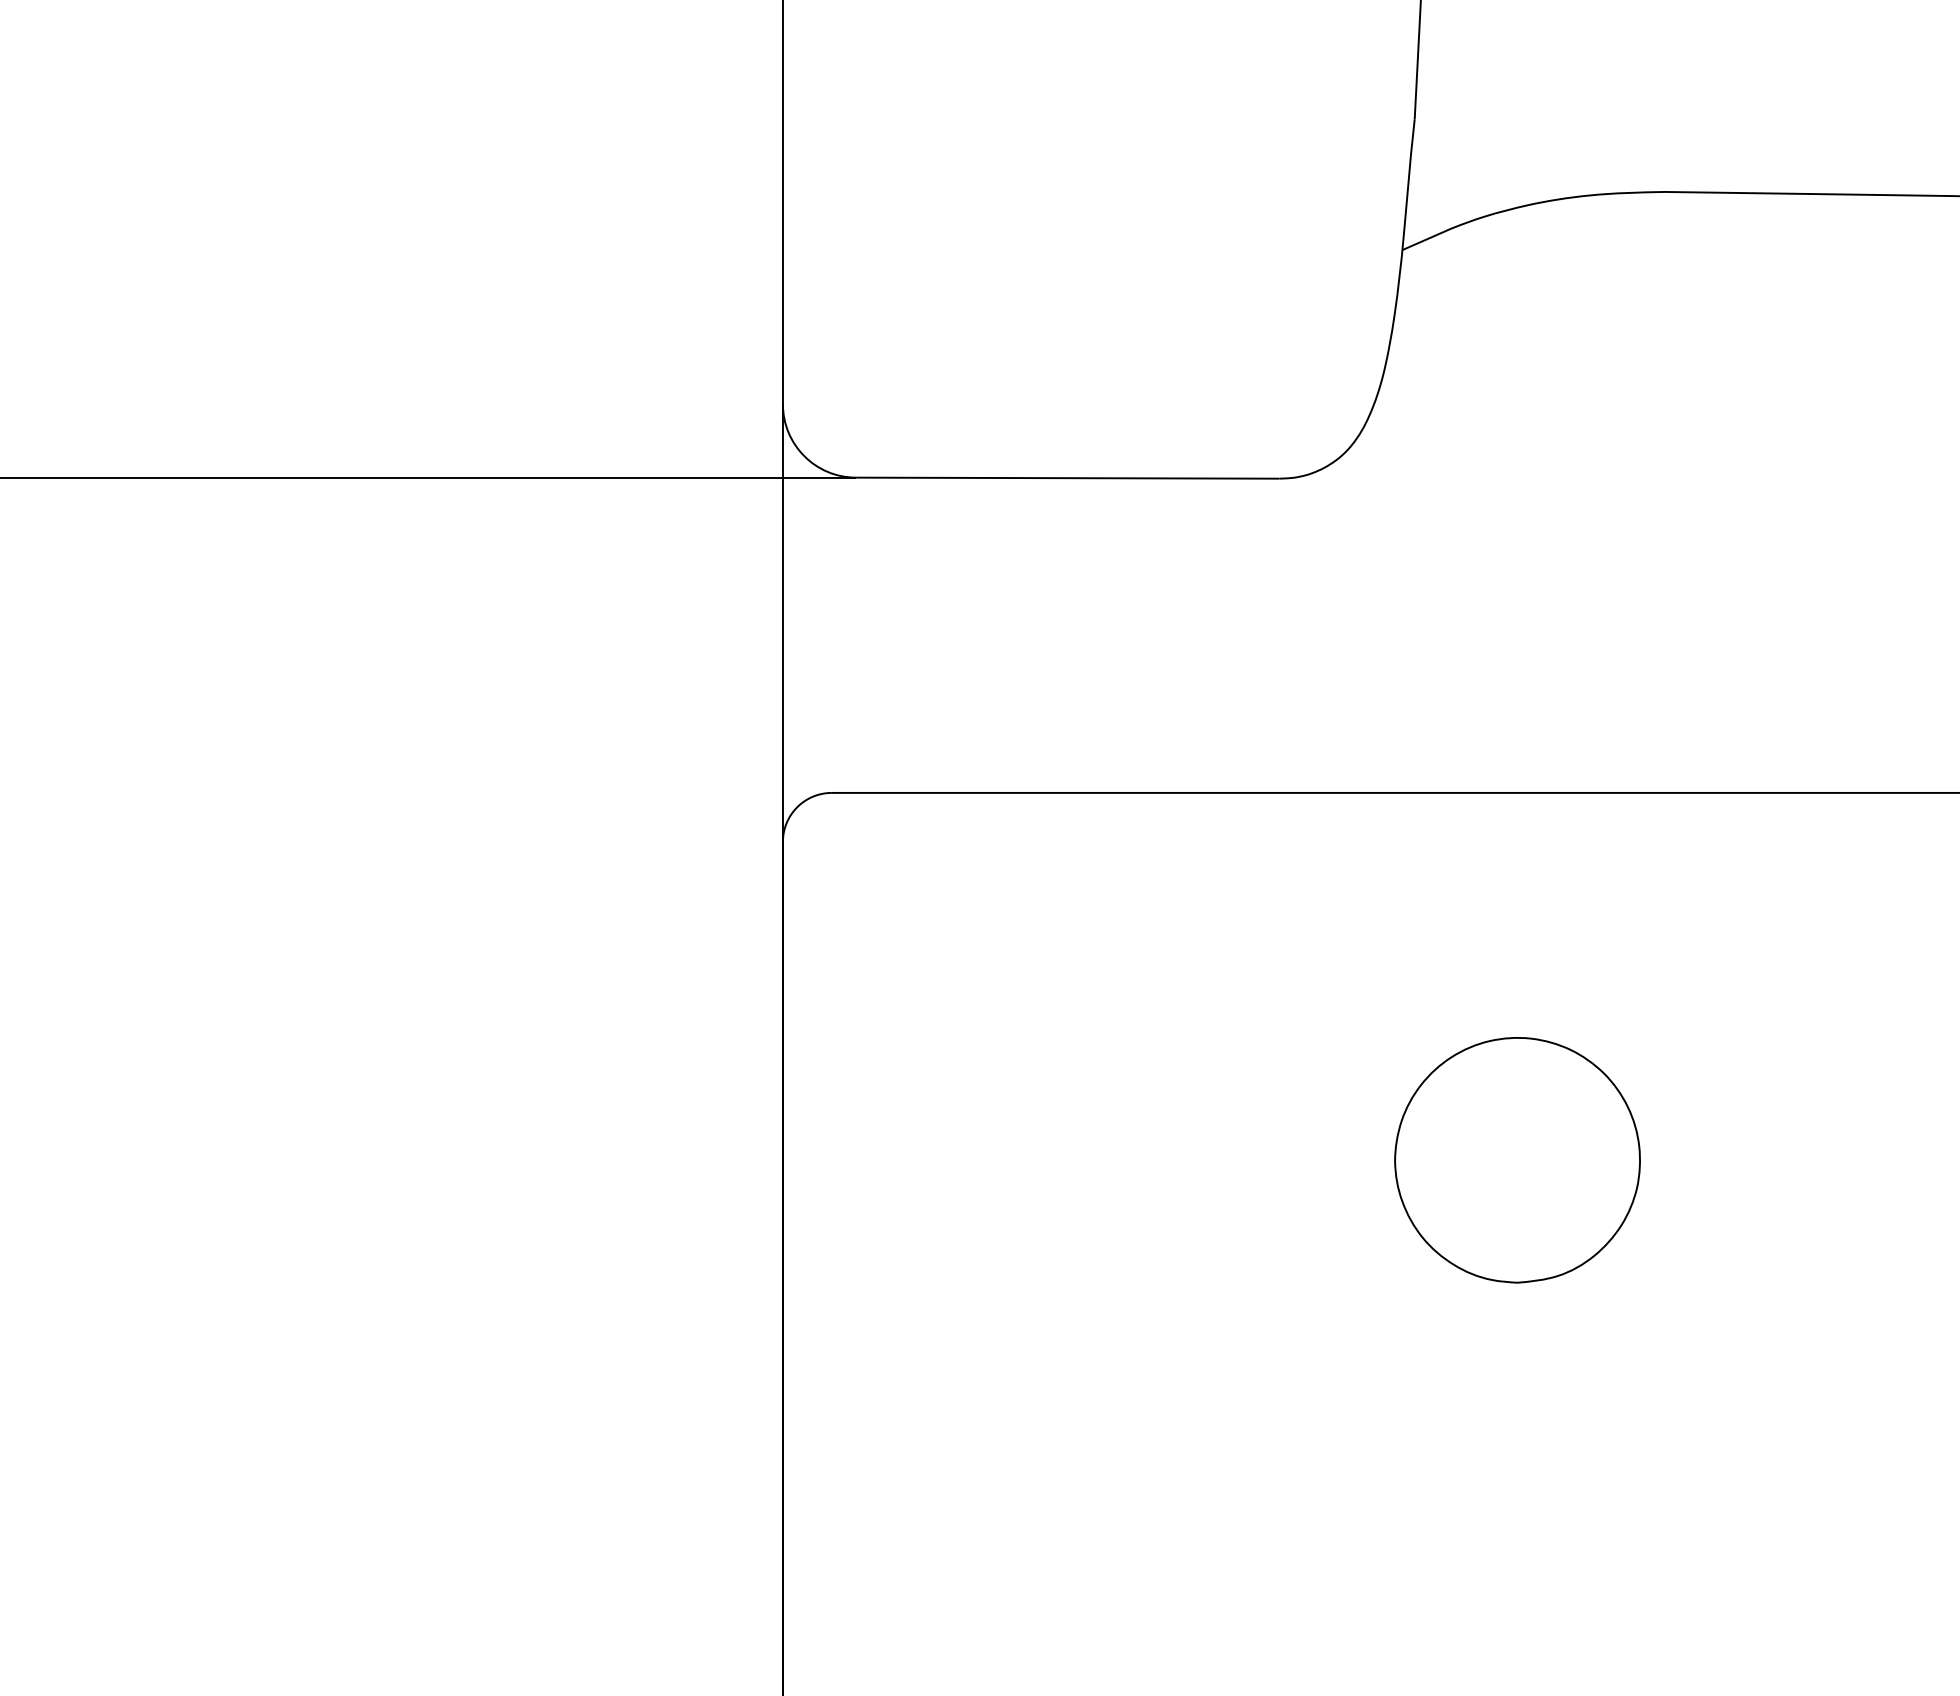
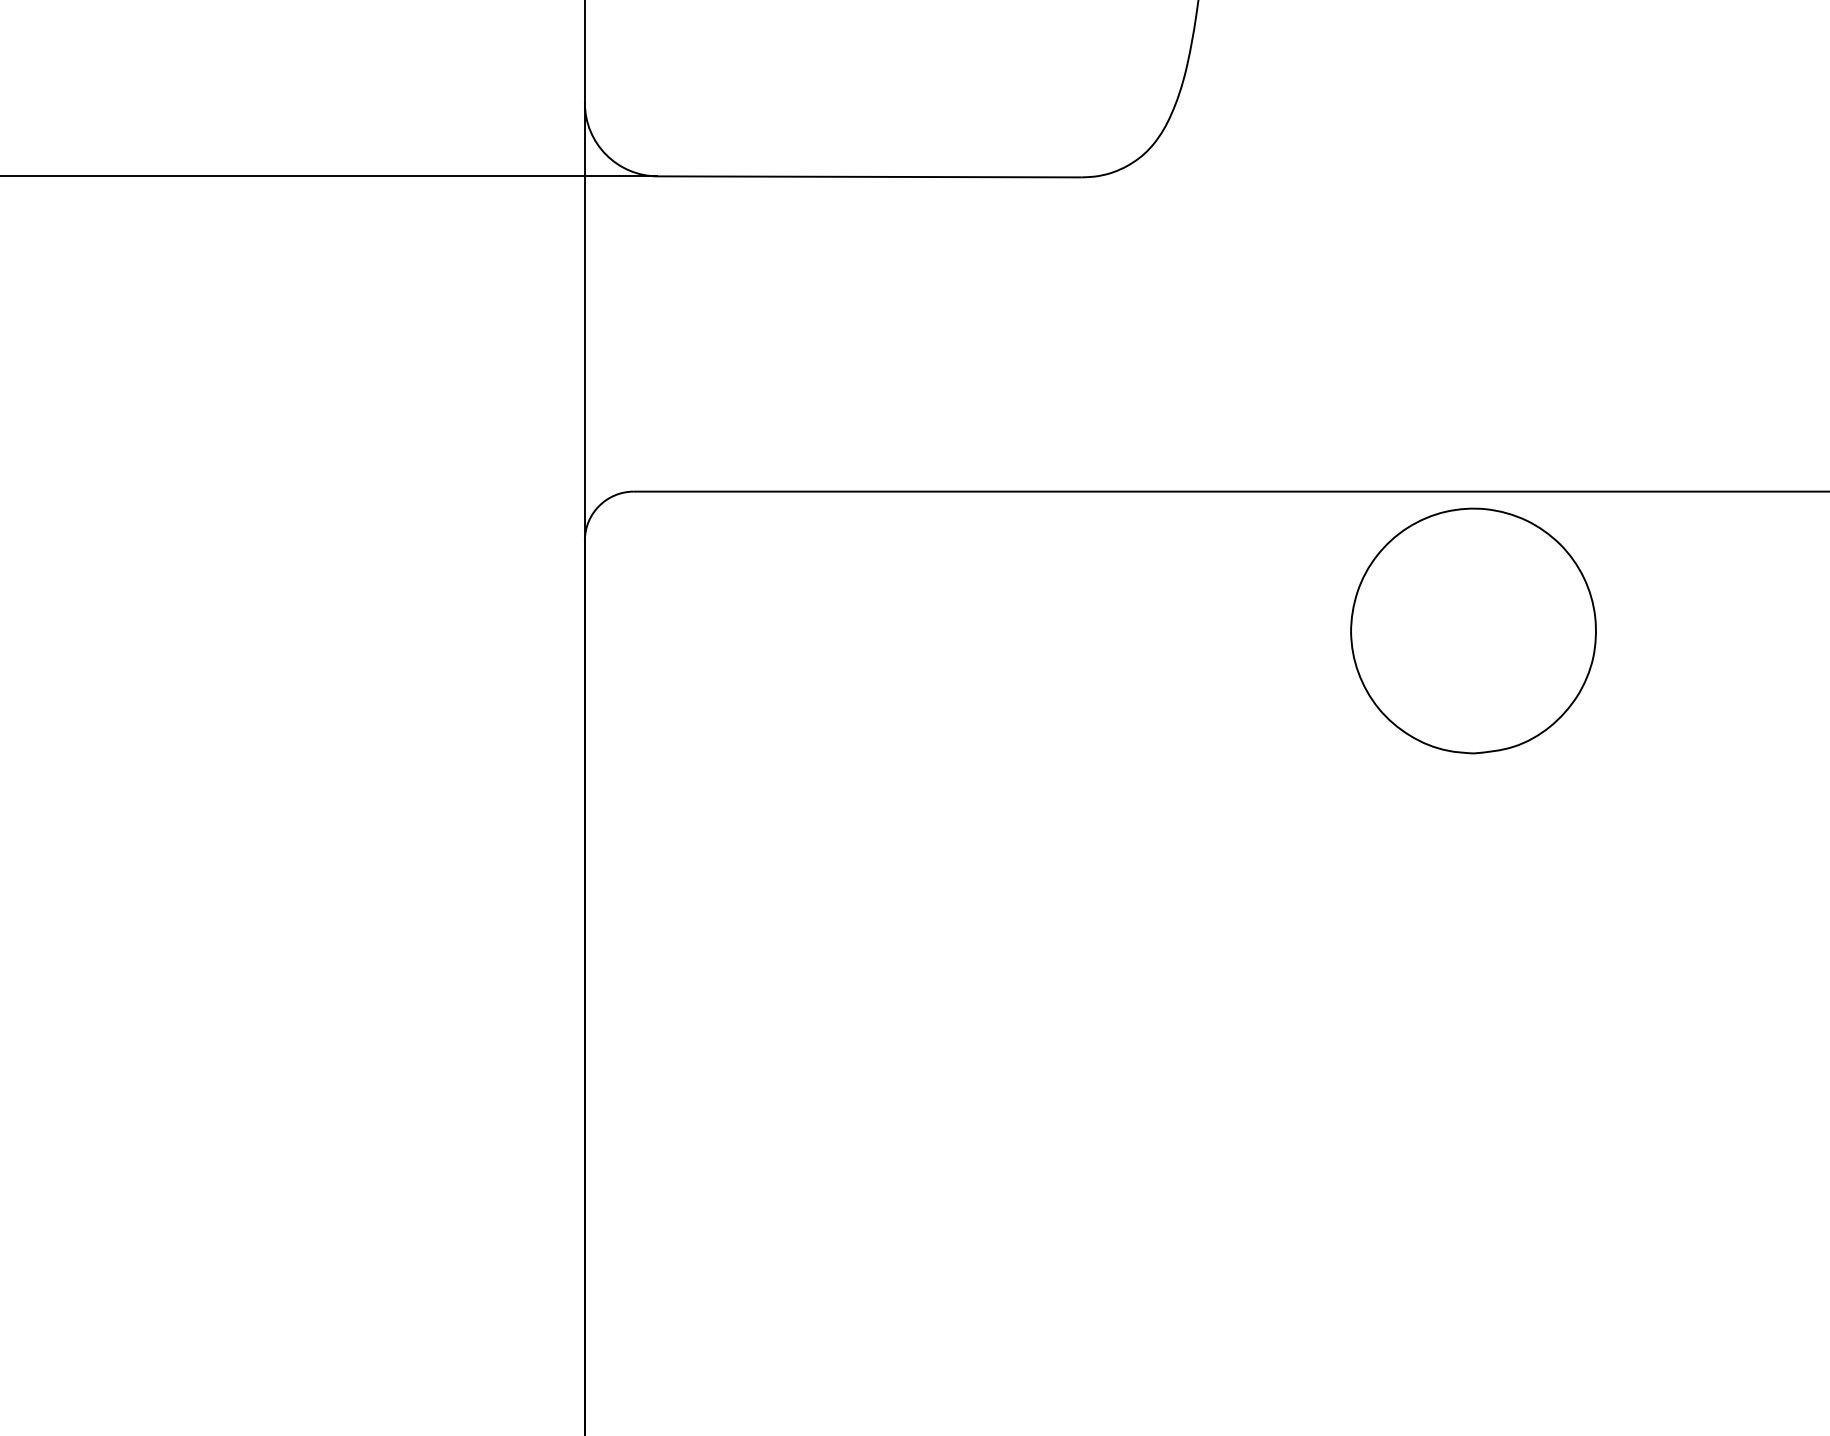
part: (1517, 1160) -> (1473, 631), moved

